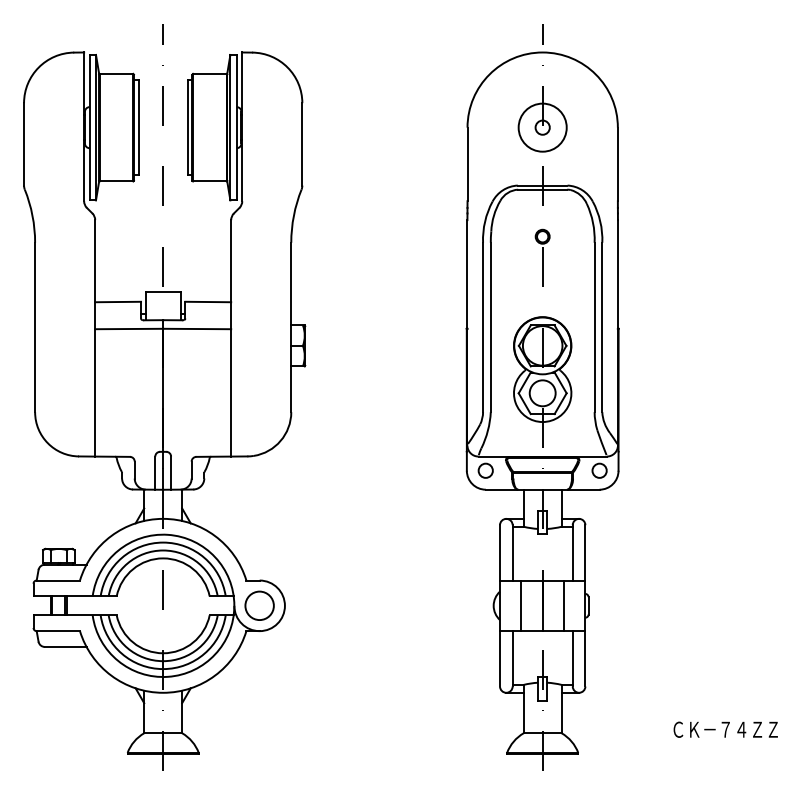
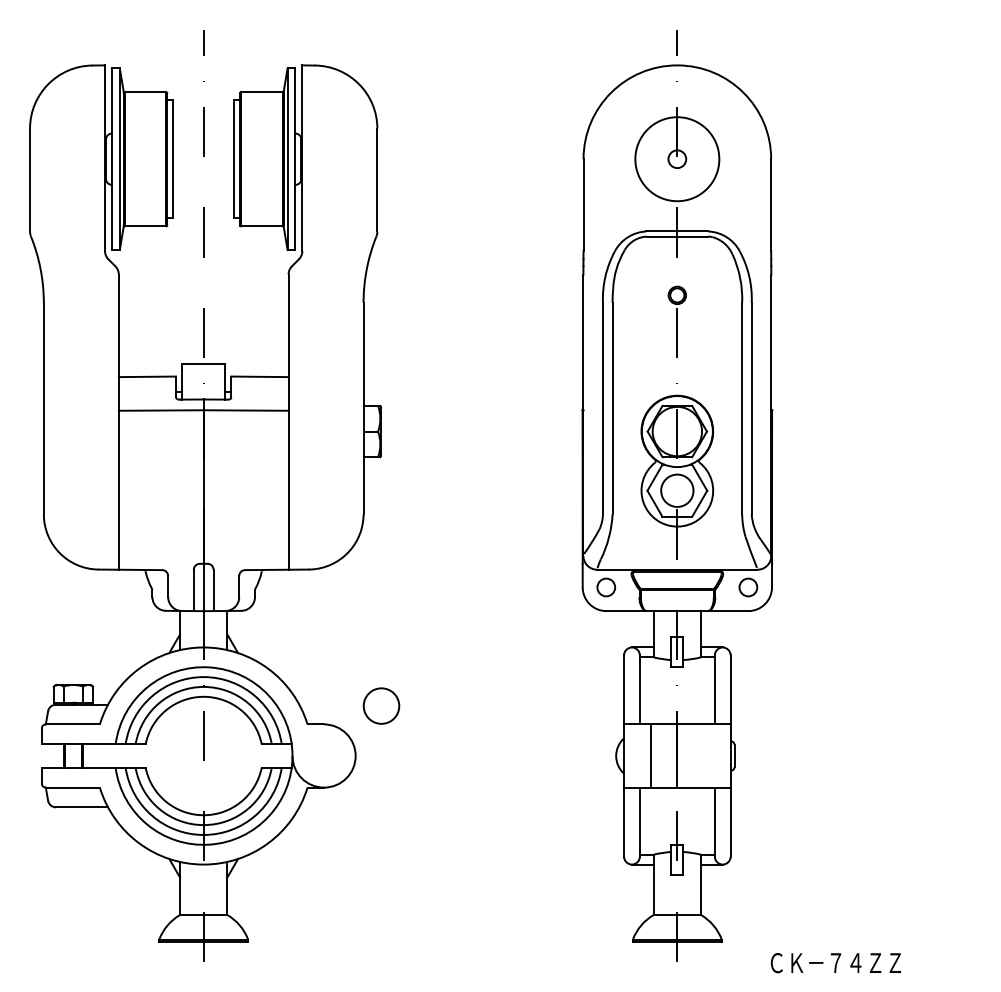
circle: (542, 127) -> (677, 159), size x1.4
circle: (259, 605) -> (381, 705), moved
line: (564, 605) -> (704, 755), removed
text: (725, 729) -> (835, 962), moved

